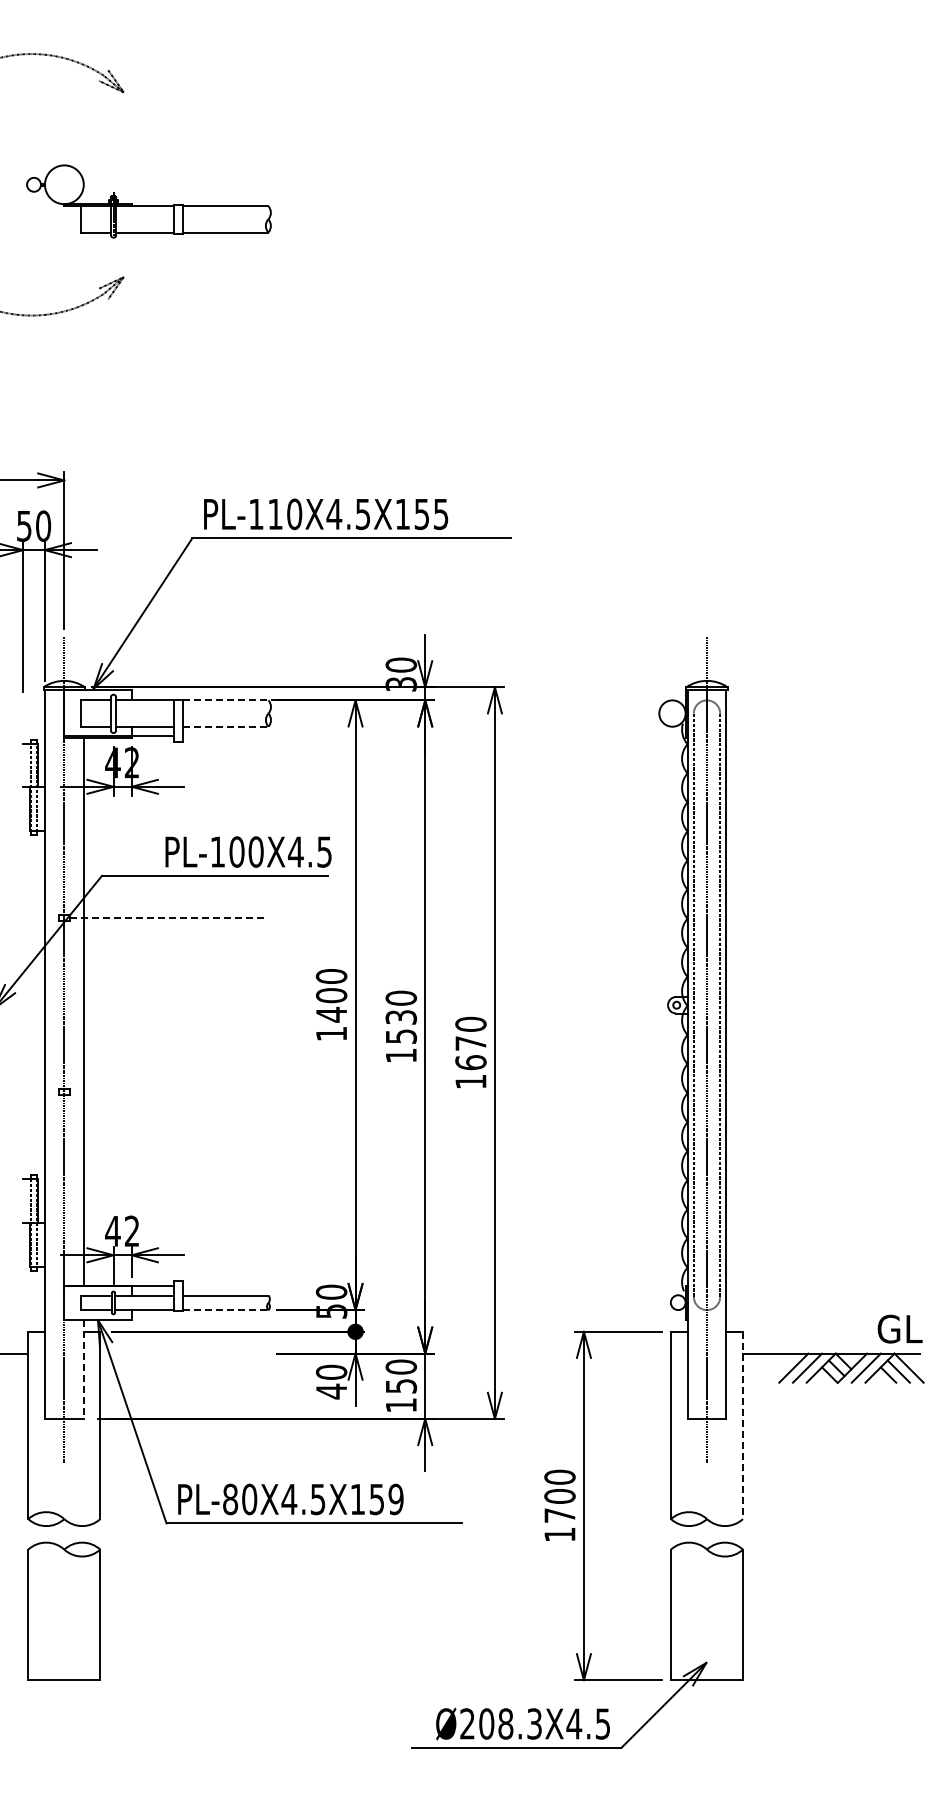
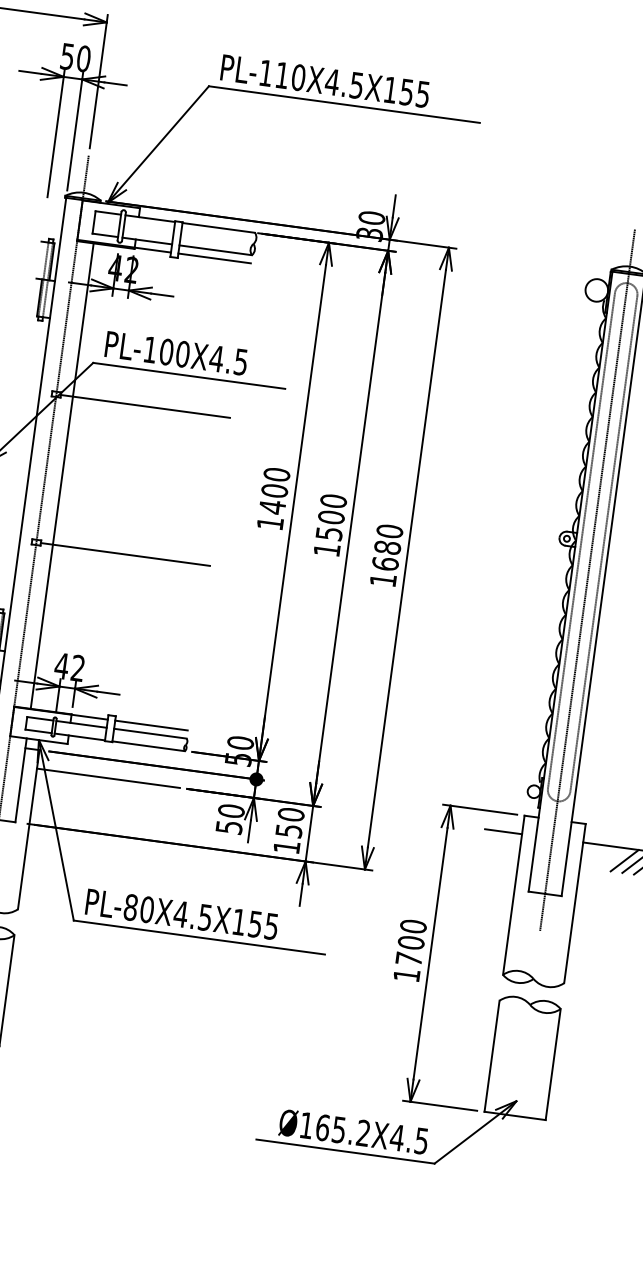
line: (225, 700) -> (218, 227), dashed -> solid
line: (225, 726) -> (215, 250), dashed -> solid
line: (225, 736) -> (214, 258), added
text: (248, 851) -> (176, 352), moved
line: (169, 918) -> (145, 406), dashed -> solid
text: (400, 1016) -> (330, 516), 1530 -> 1500
text: (470, 1043) -> (387, 547), 1670 -> 1680
line: (168, 1092) -> (124, 554), added
line: (225, 1285) -> (151, 725), added
line: (225, 1310) -> (148, 746), dashed -> solid
line: (184, 1353) -> (108, 778), added
line: (649, 1353) -> (503, 831), added
line: (83, 1370) -> (20, 781), dashed -> solid
text: (331, 1391) -> (229, 827), 40 -> 50
line: (742, 1425) -> (574, 903), dashed -> solid
text: (395, 1499) -> (271, 926), PL-80X4.5X159 -> PL-80X4.5X155
text: (500, 1723) -> (334, 1128), Ø208.3X4.5 -> Ø165.2X4.5

